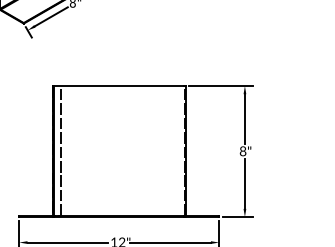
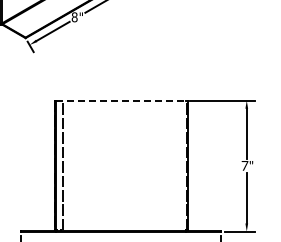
line: (119, 86) -> (121, 101), solid -> dashed
text: (242, 151) -> (244, 166), 8" -> 7"

